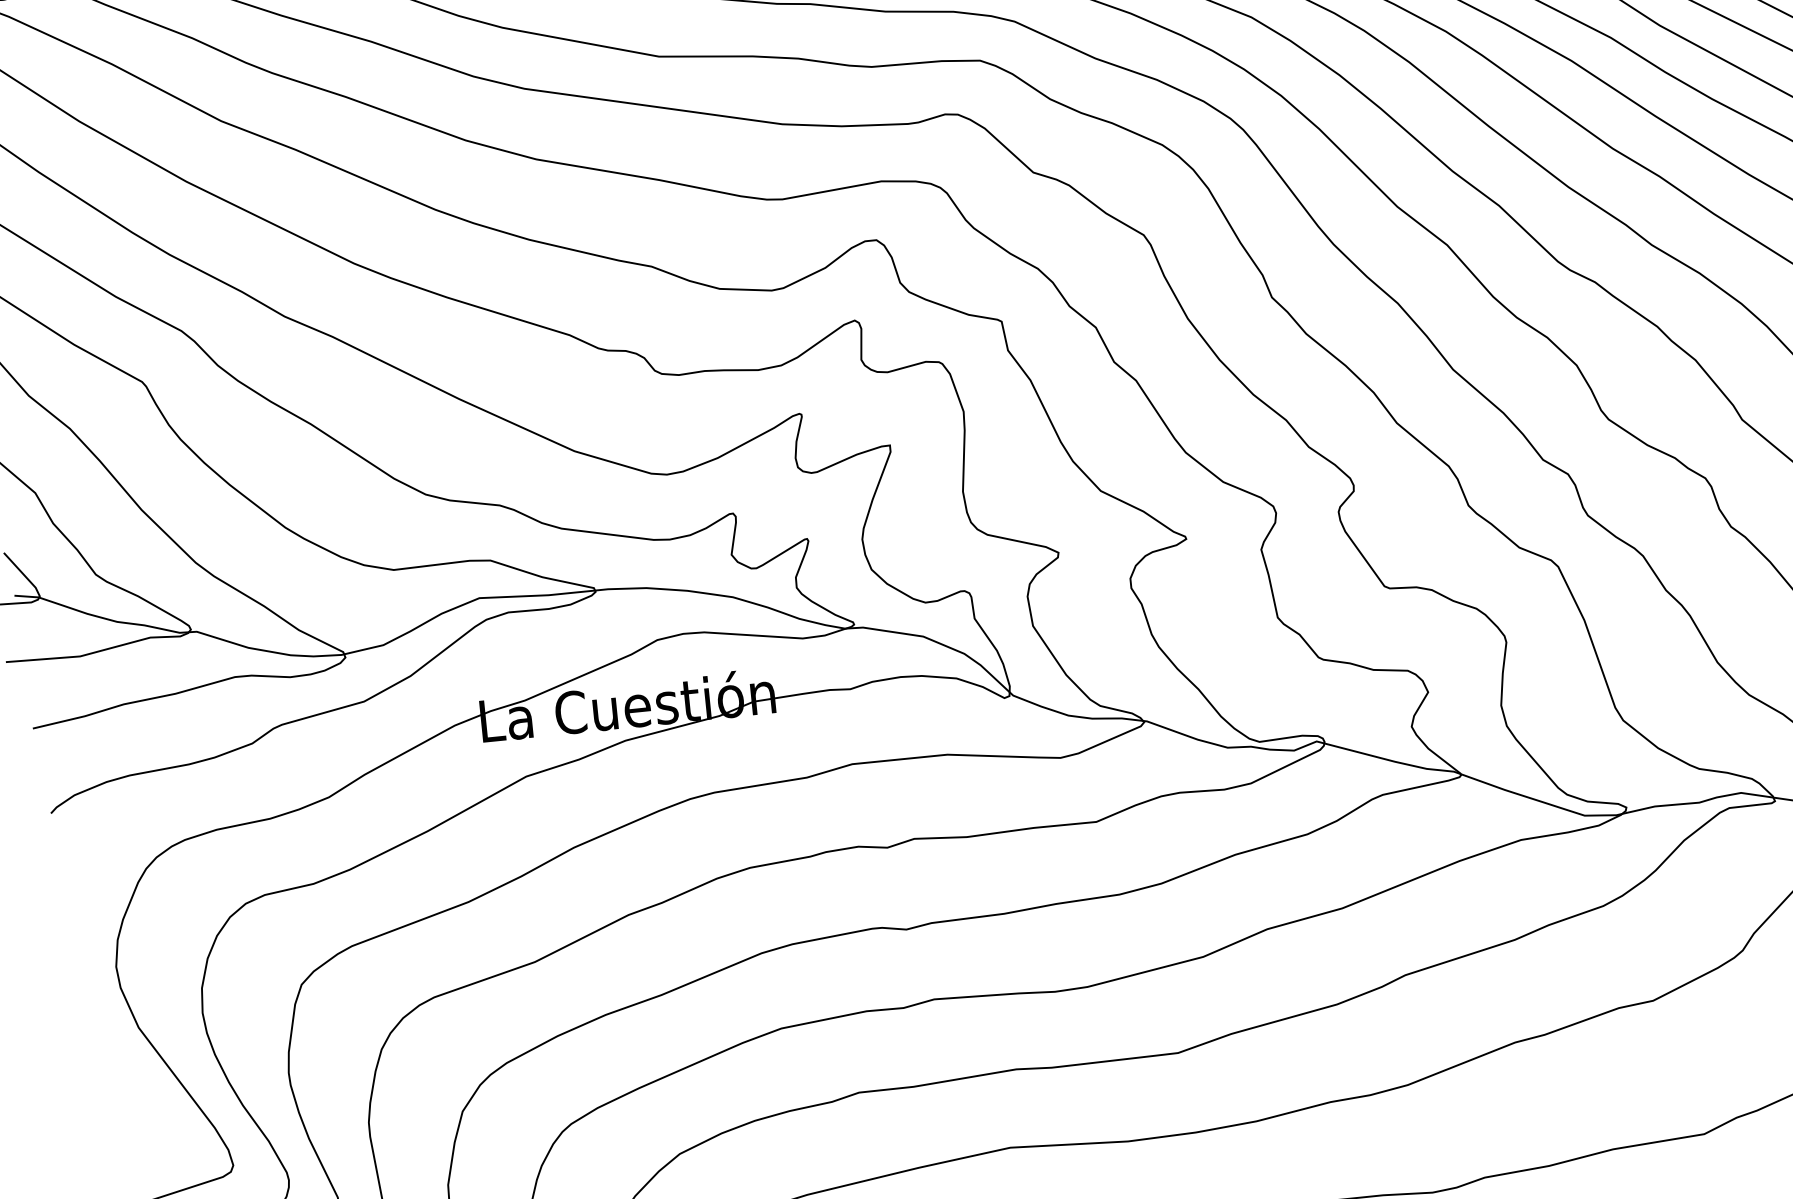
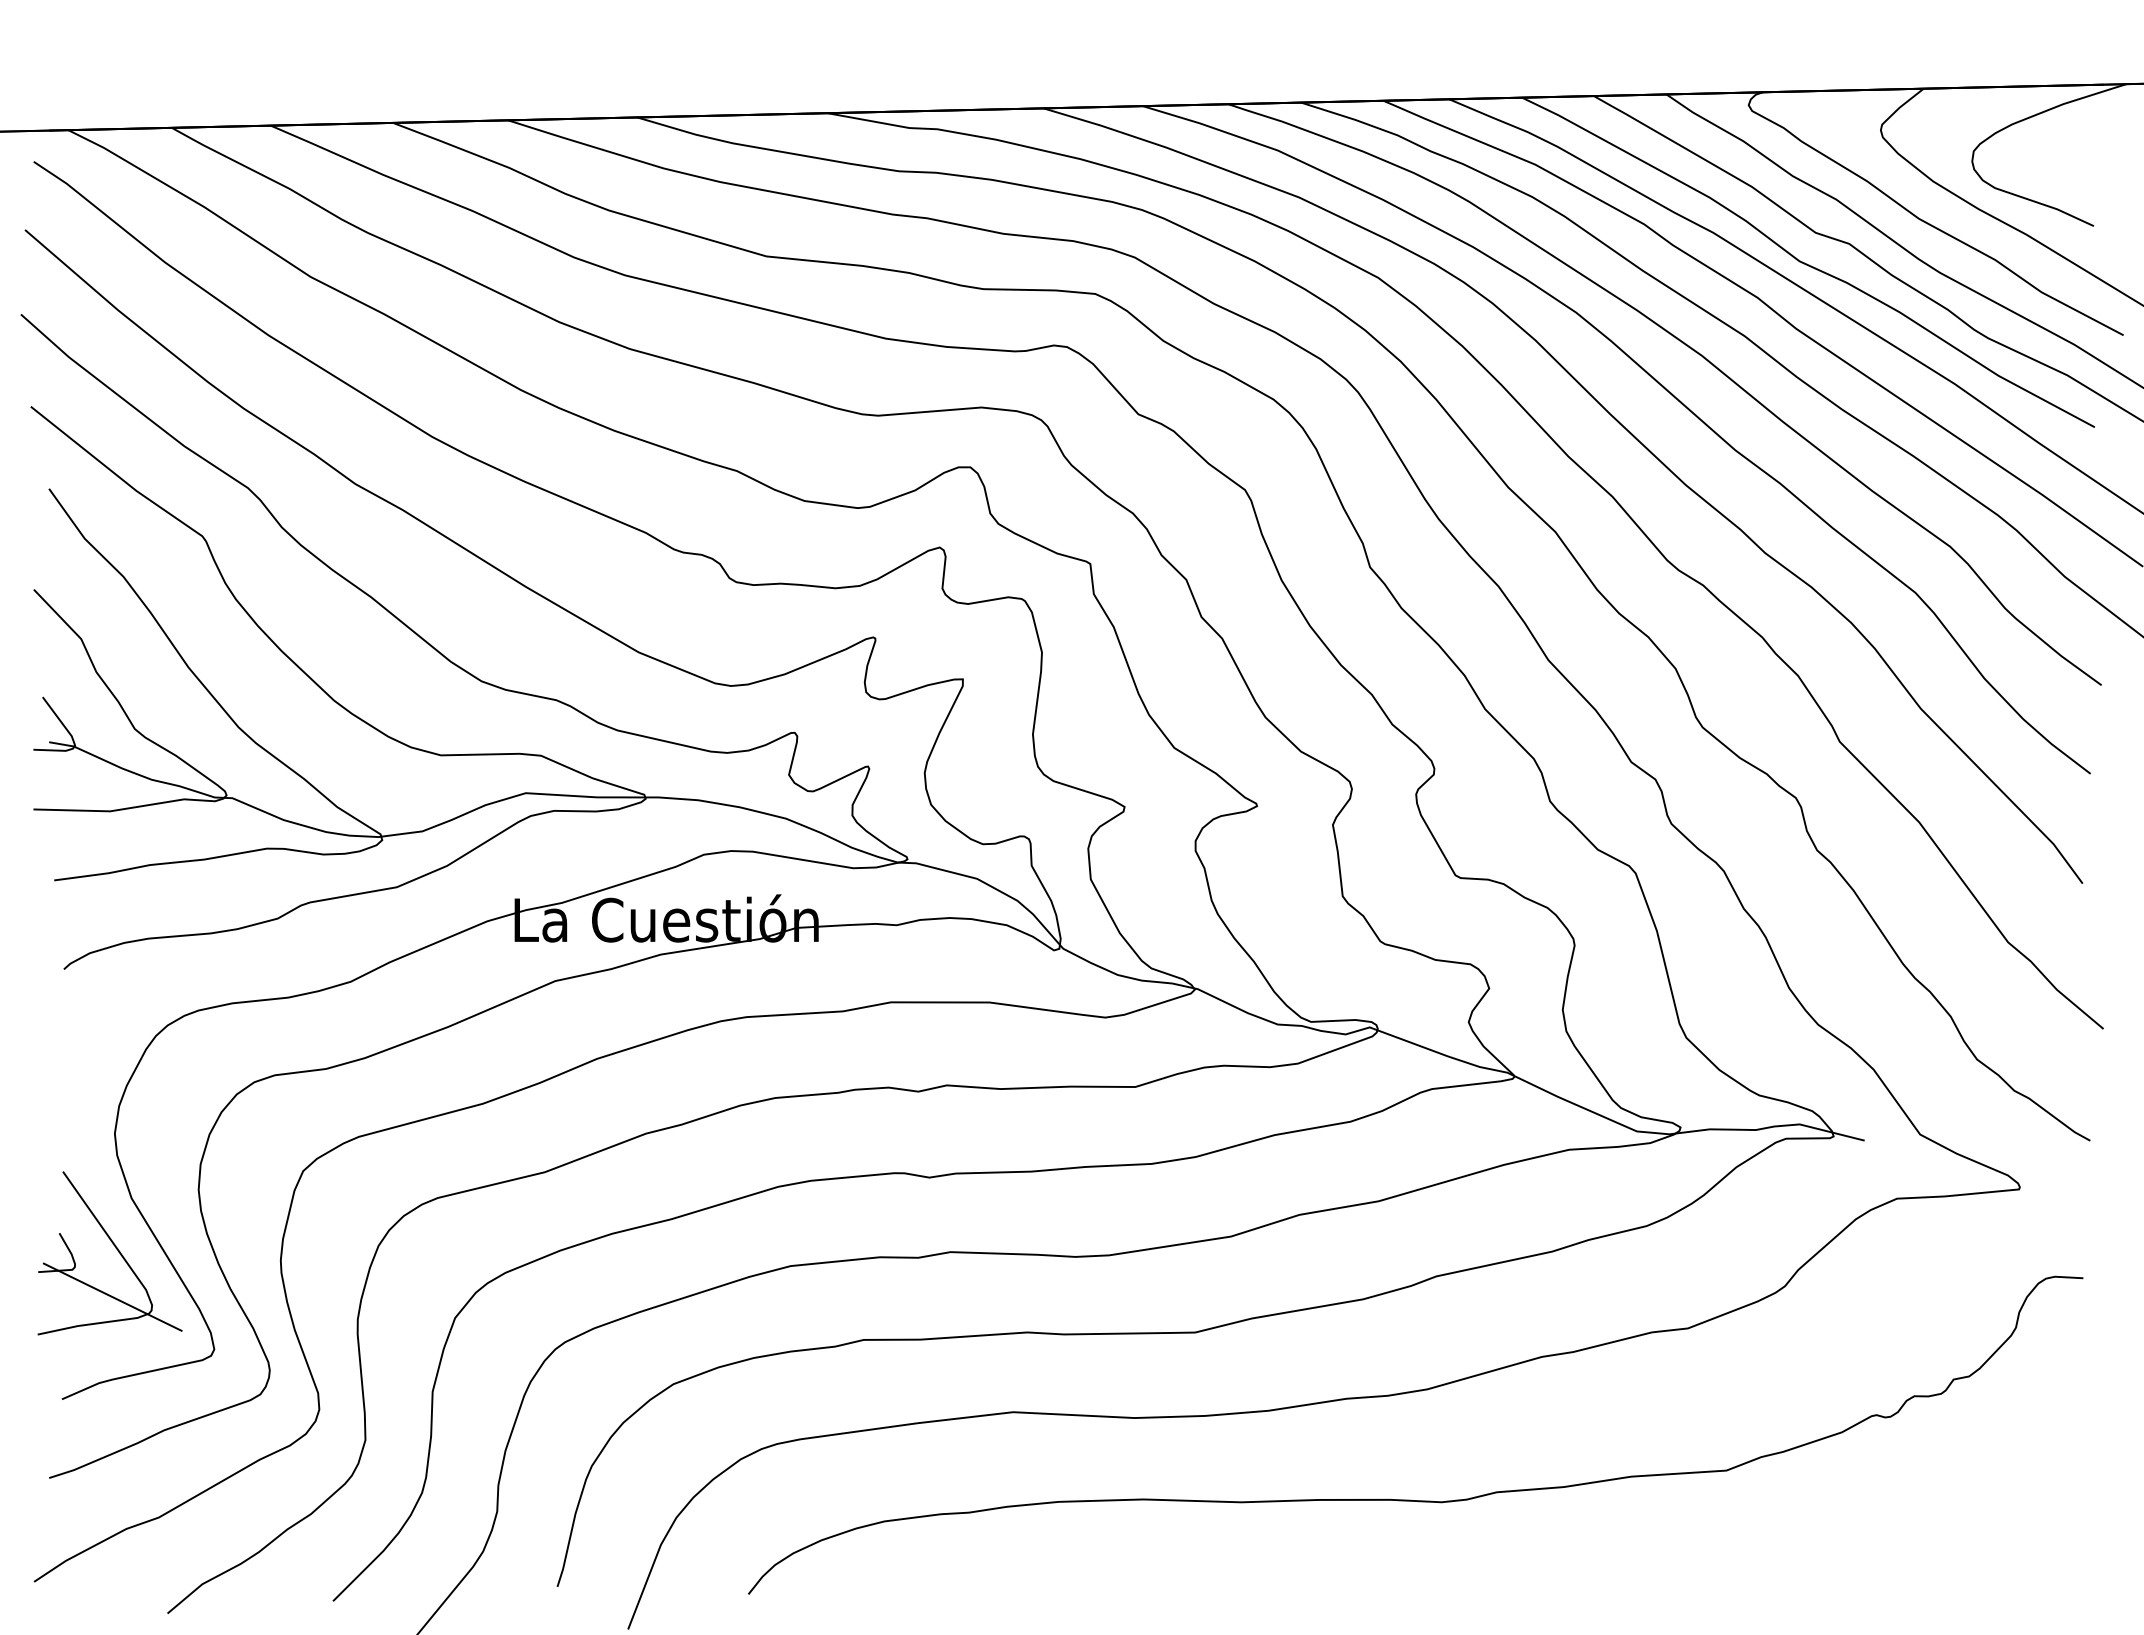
part: (128, 1077) -> (115, 1248), added

